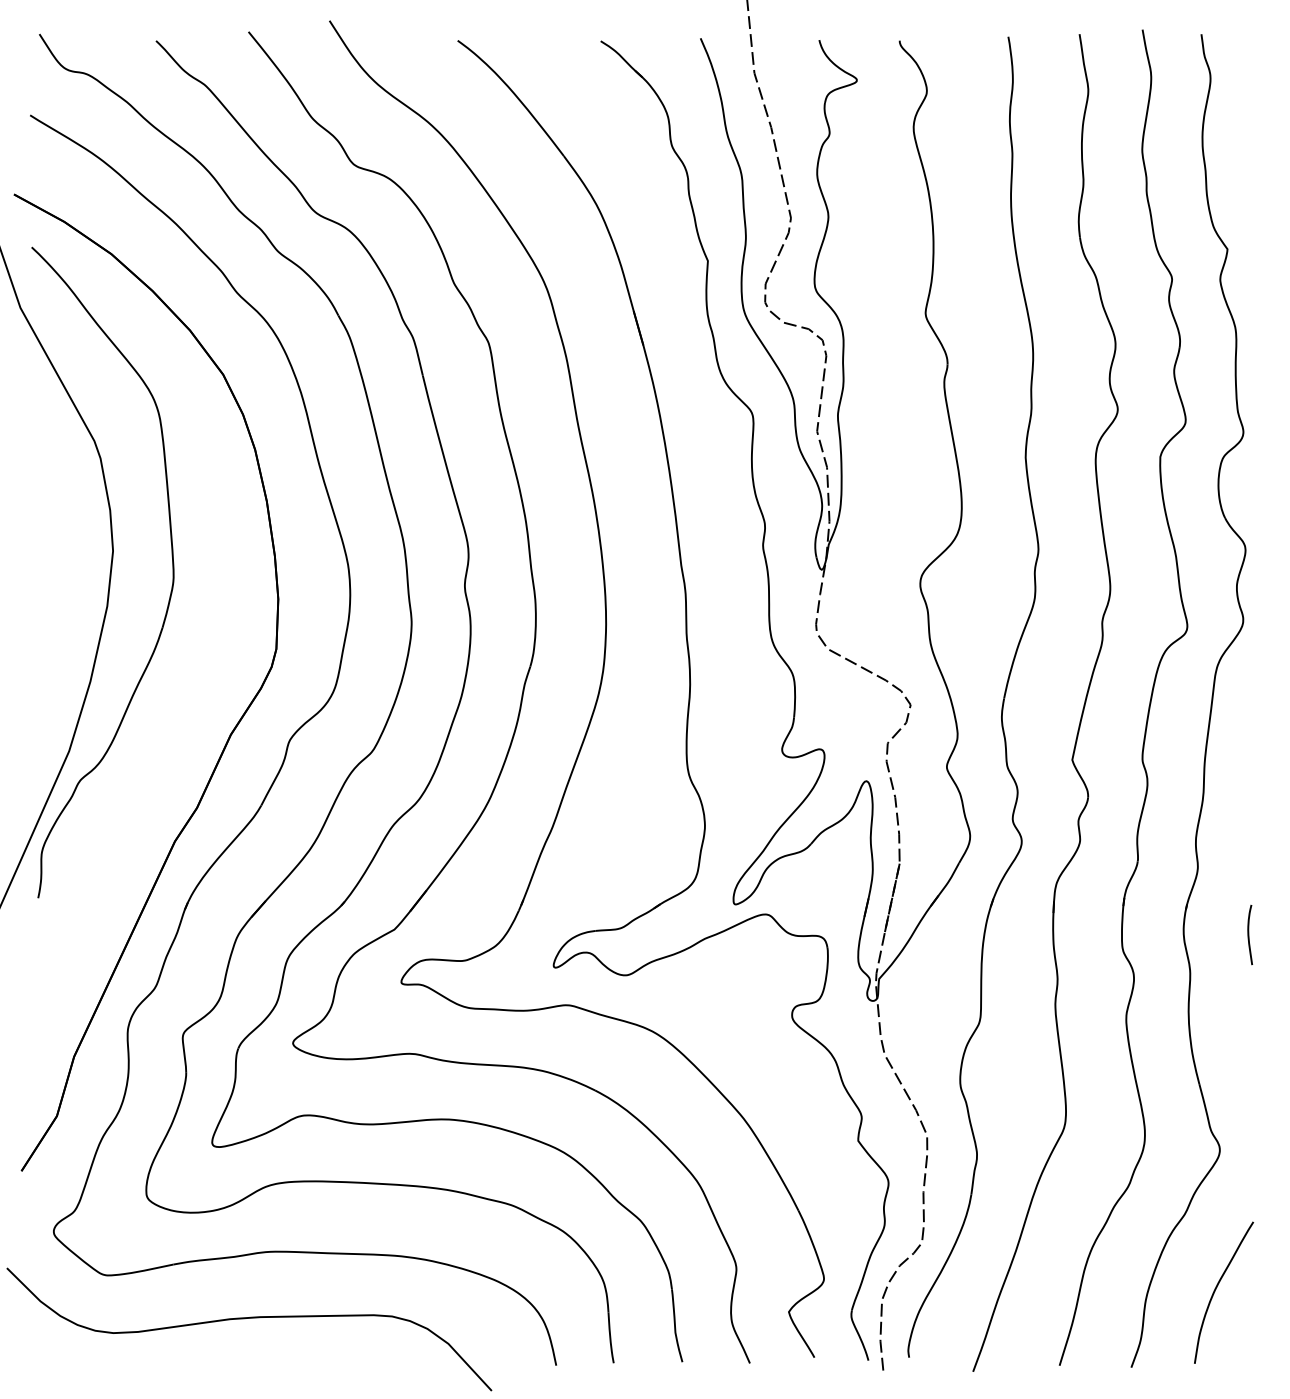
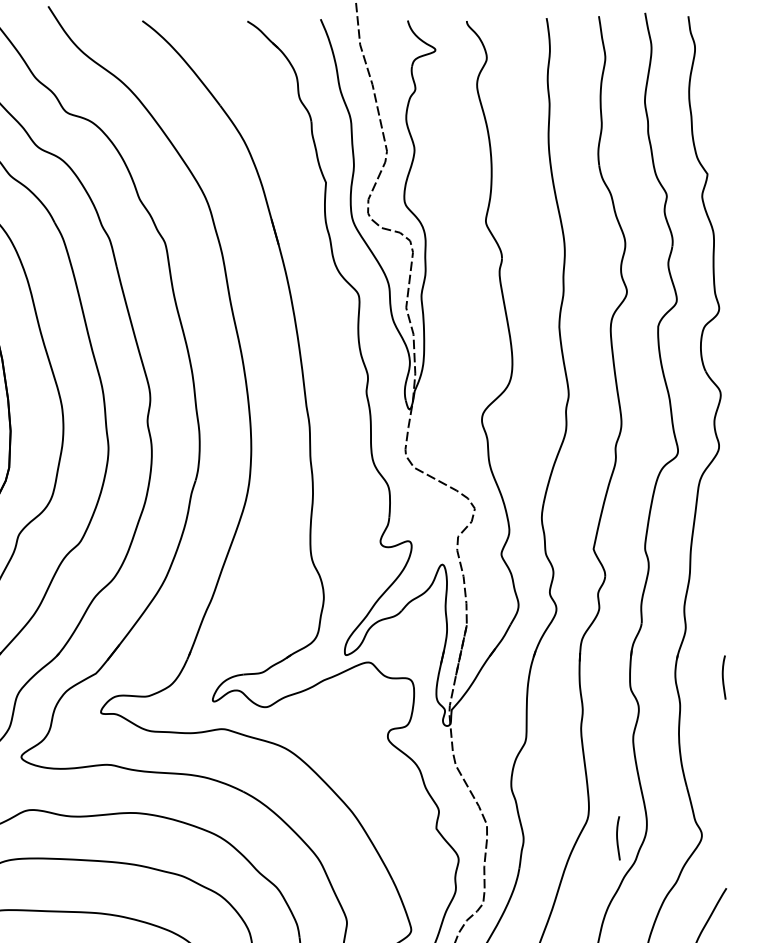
curve: (1105, 1154) -> (617, 838), added

